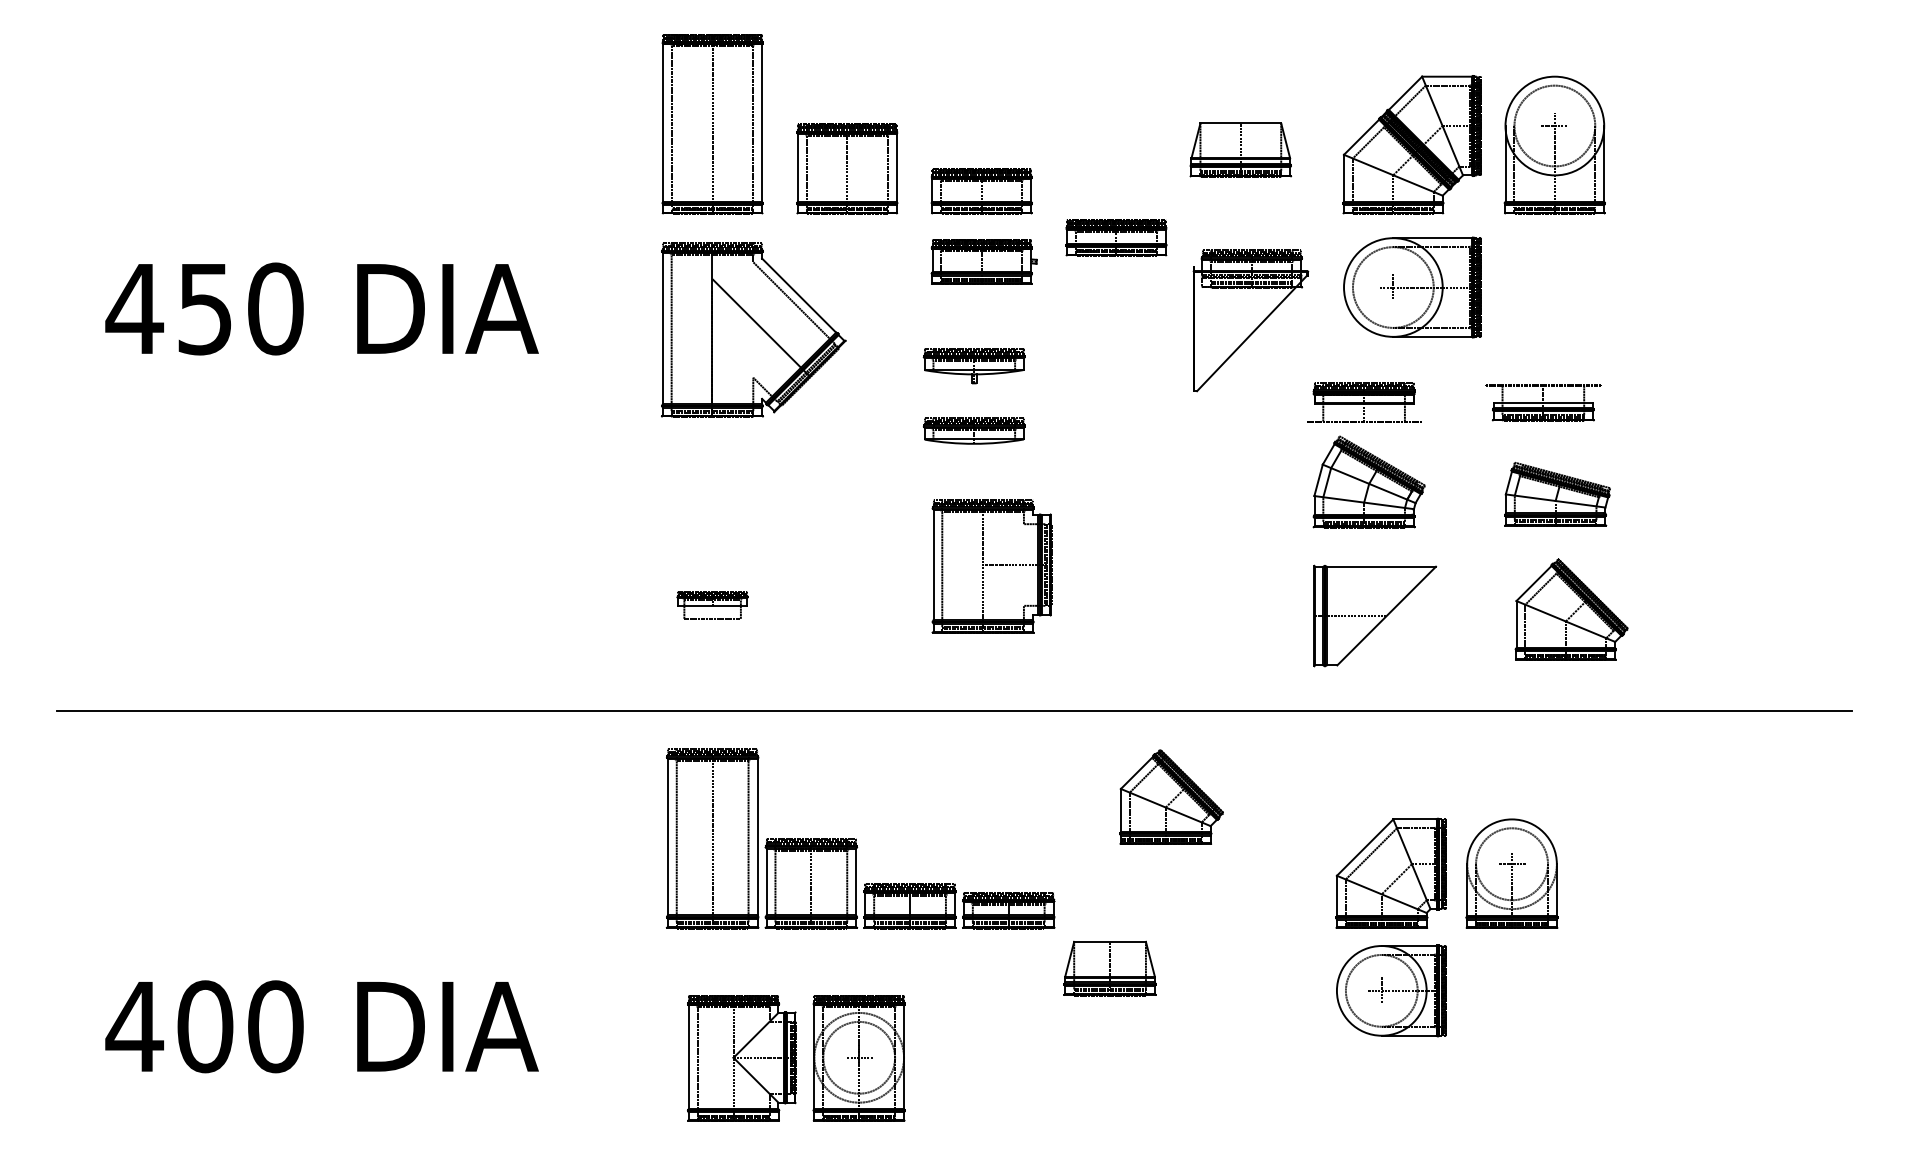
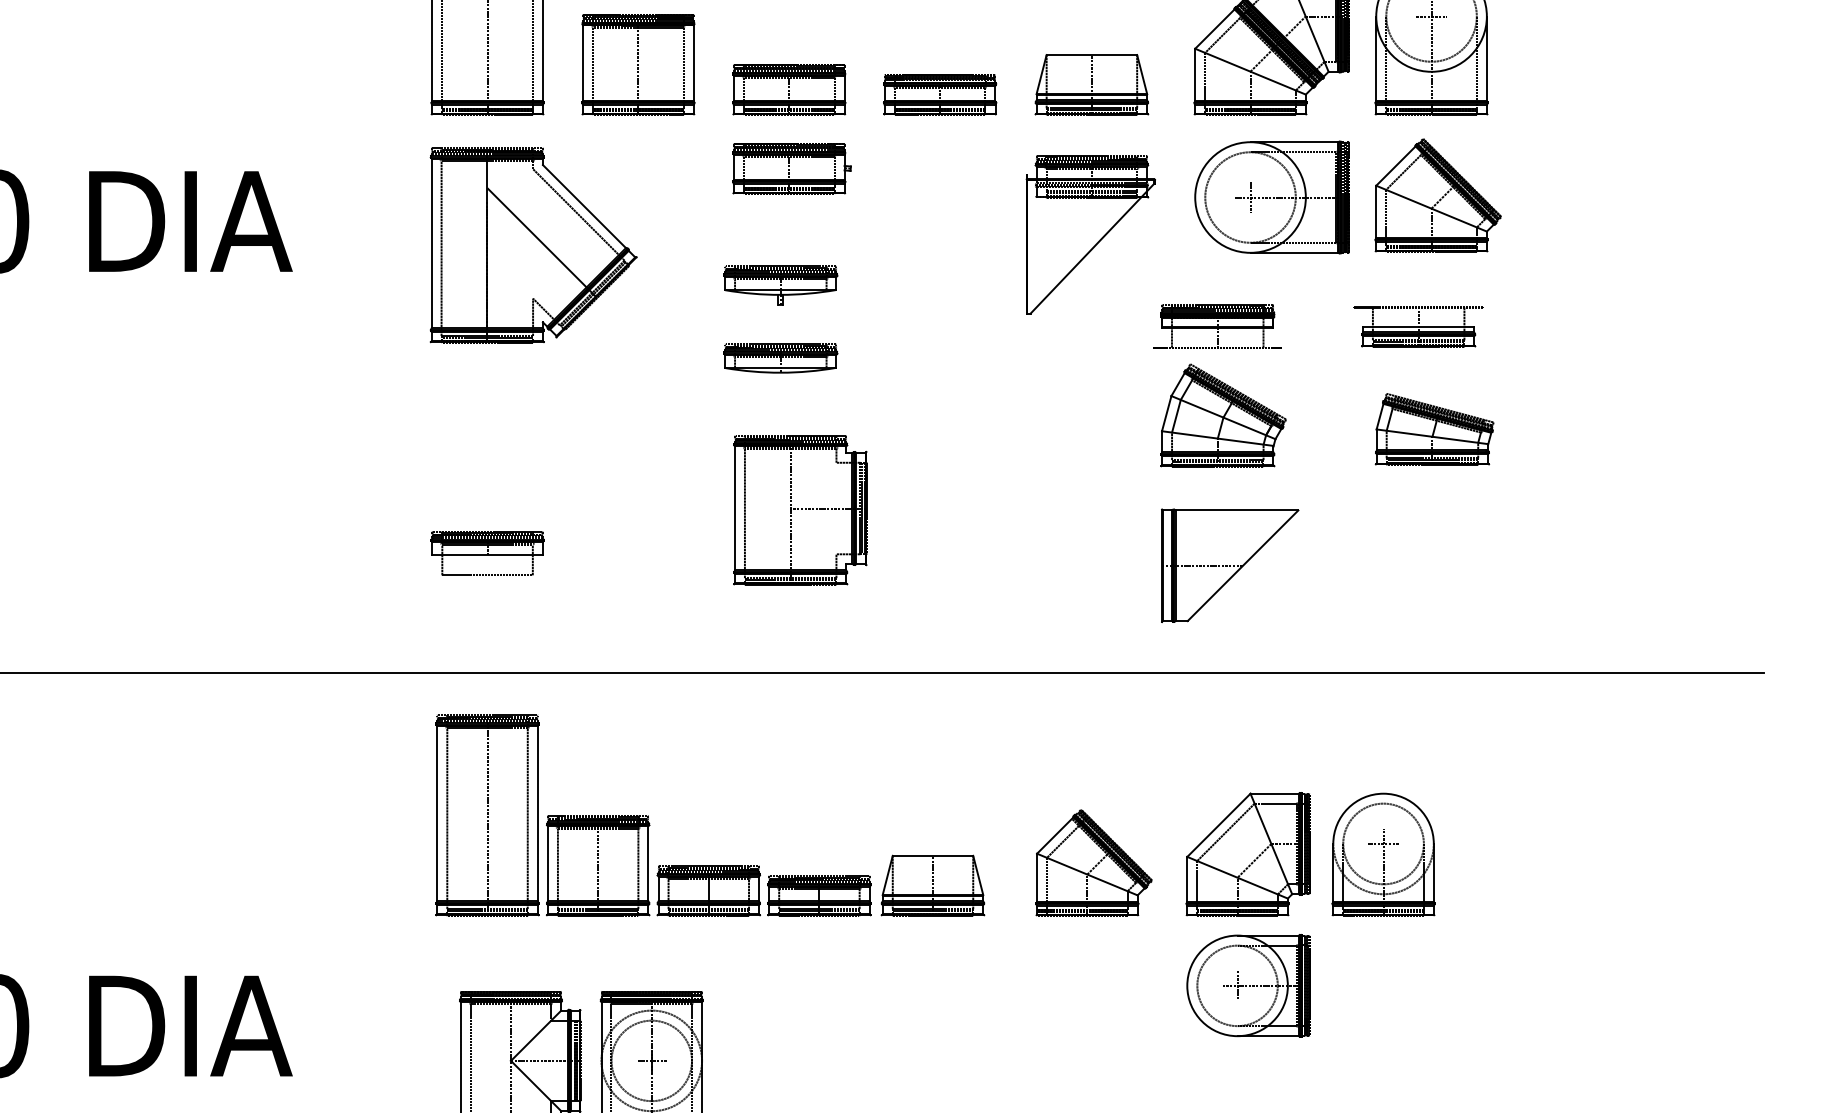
part: (1240, 149) -> (1091, 84), moved
part: (1116, 237) -> (940, 94), moved
part: (712, 605) -> (487, 553), size x1.43
part: (1571, 609) -> (1437, 195), moved
part: (1171, 796) -> (1093, 862), moved
part: (1109, 968) -> (932, 885), moved

